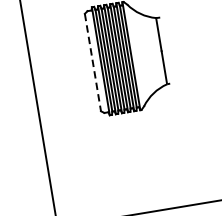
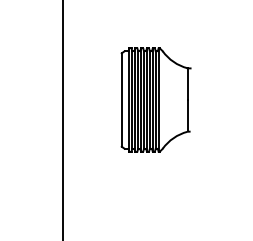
line: (92, 63) -> (121, 100), dashed -> solid

